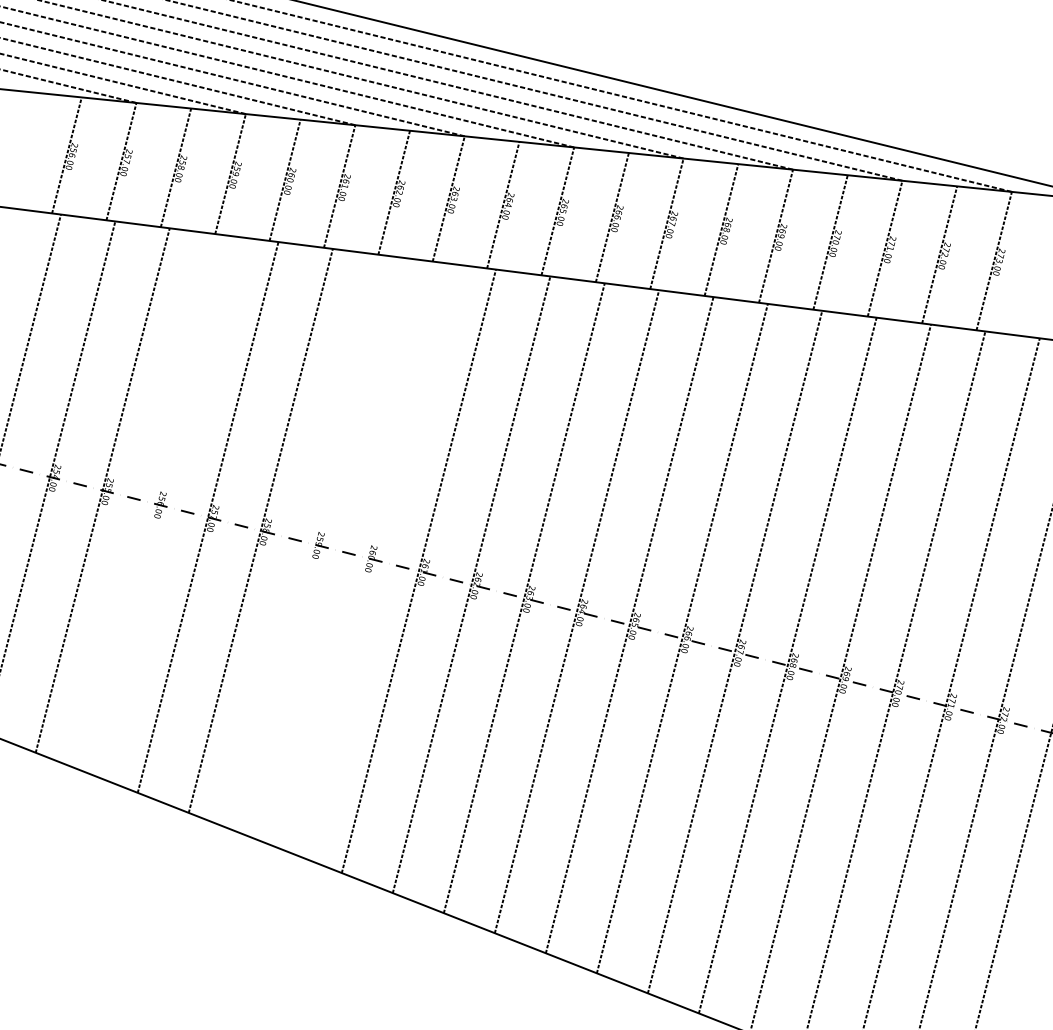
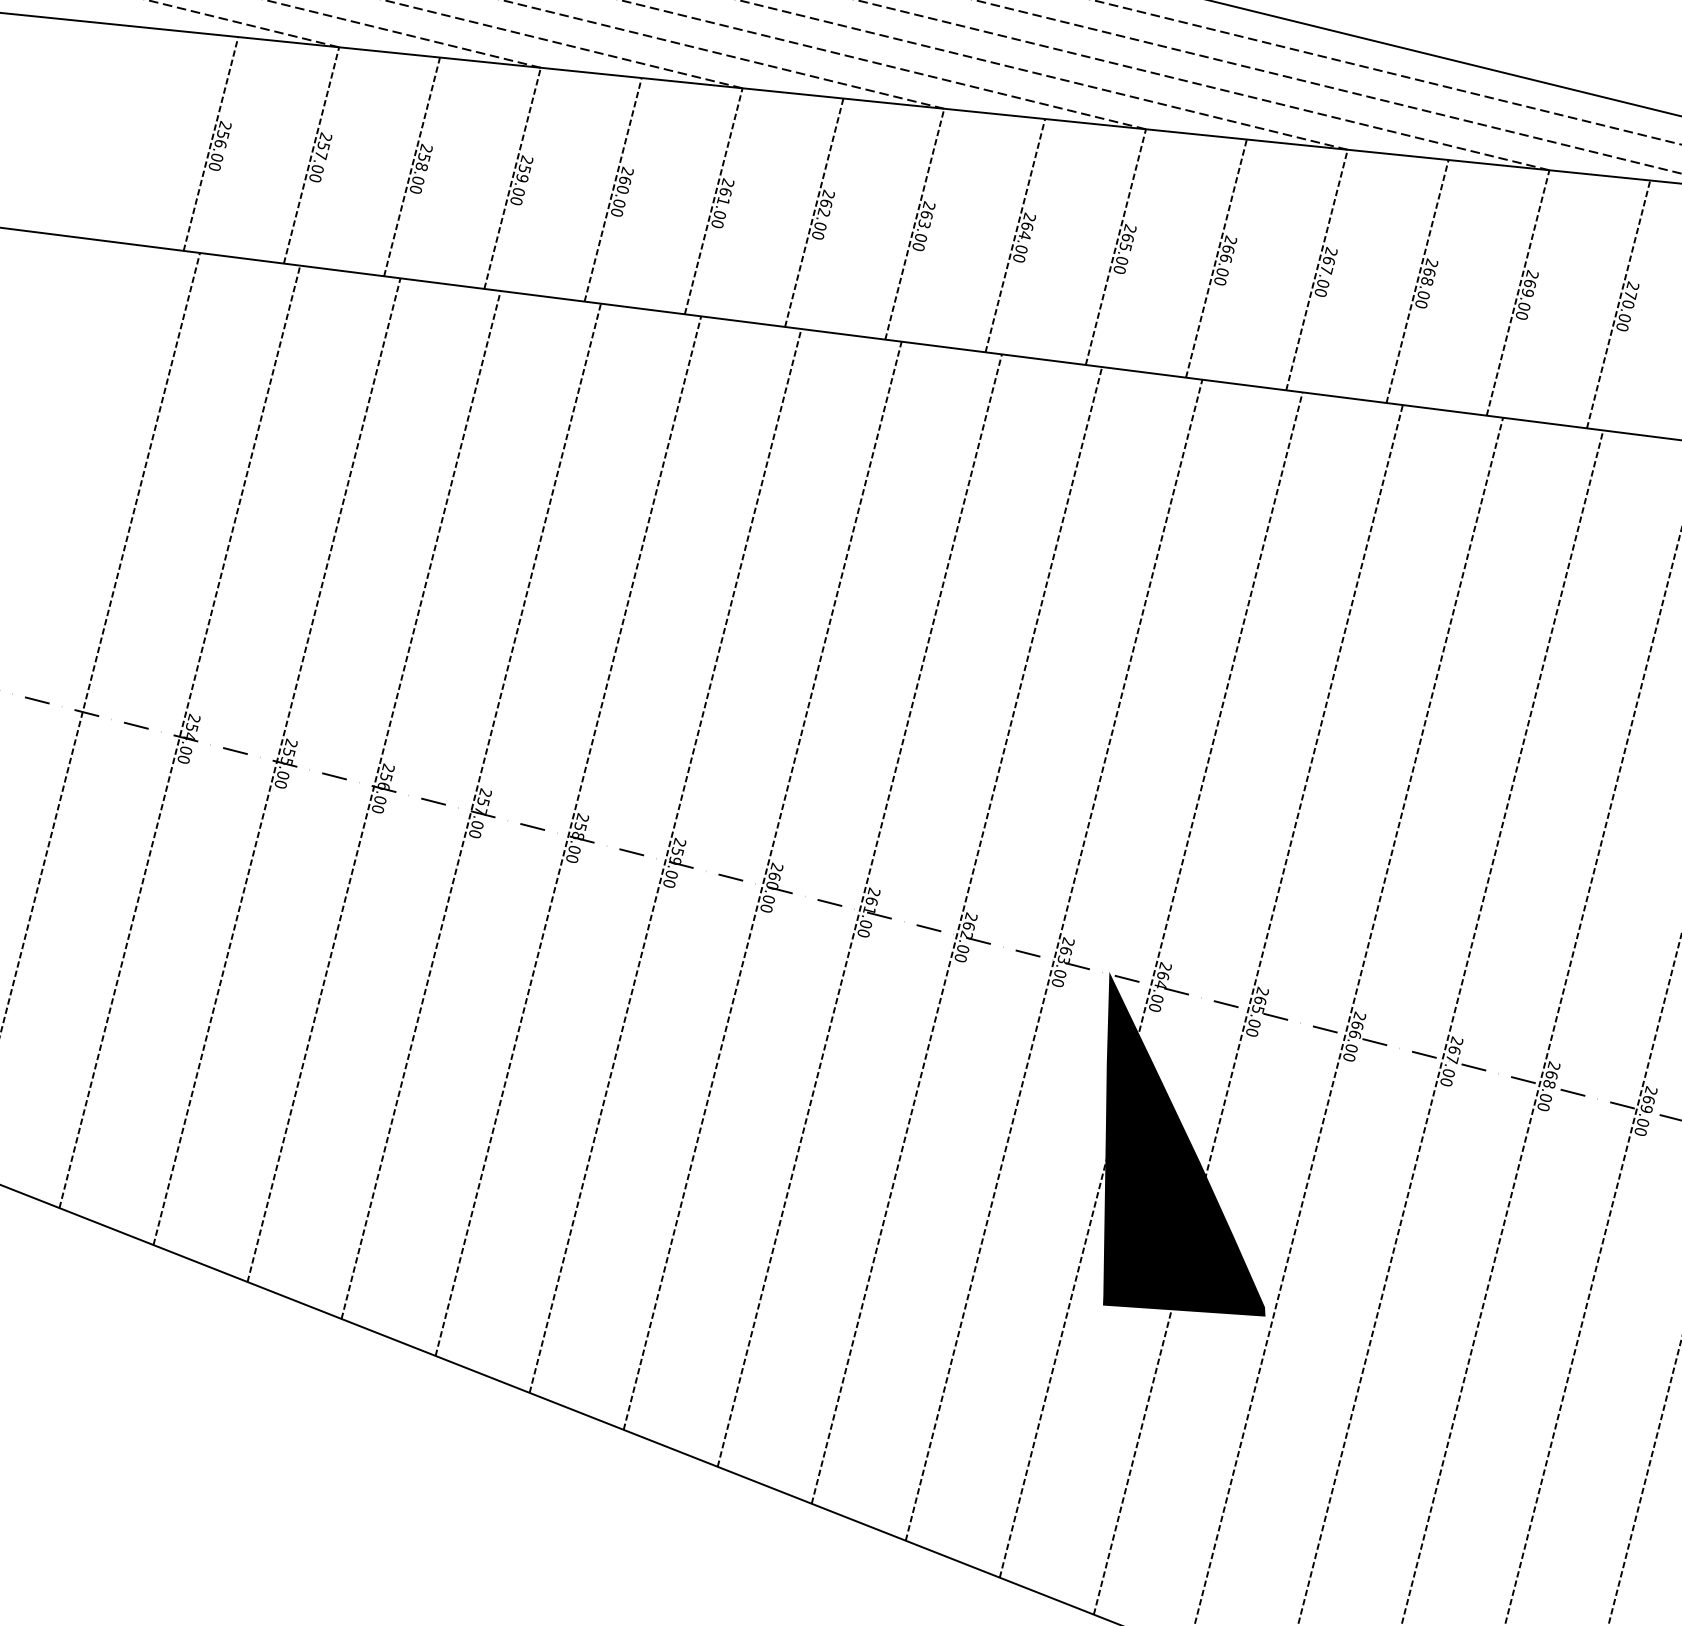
line: (155, 503) -> (374, 785), added
line: (313, 543) -> (665, 859), added
line: (365, 557) -> (761, 885), added
fill: (594, 697) -> (1183, 1143), added

